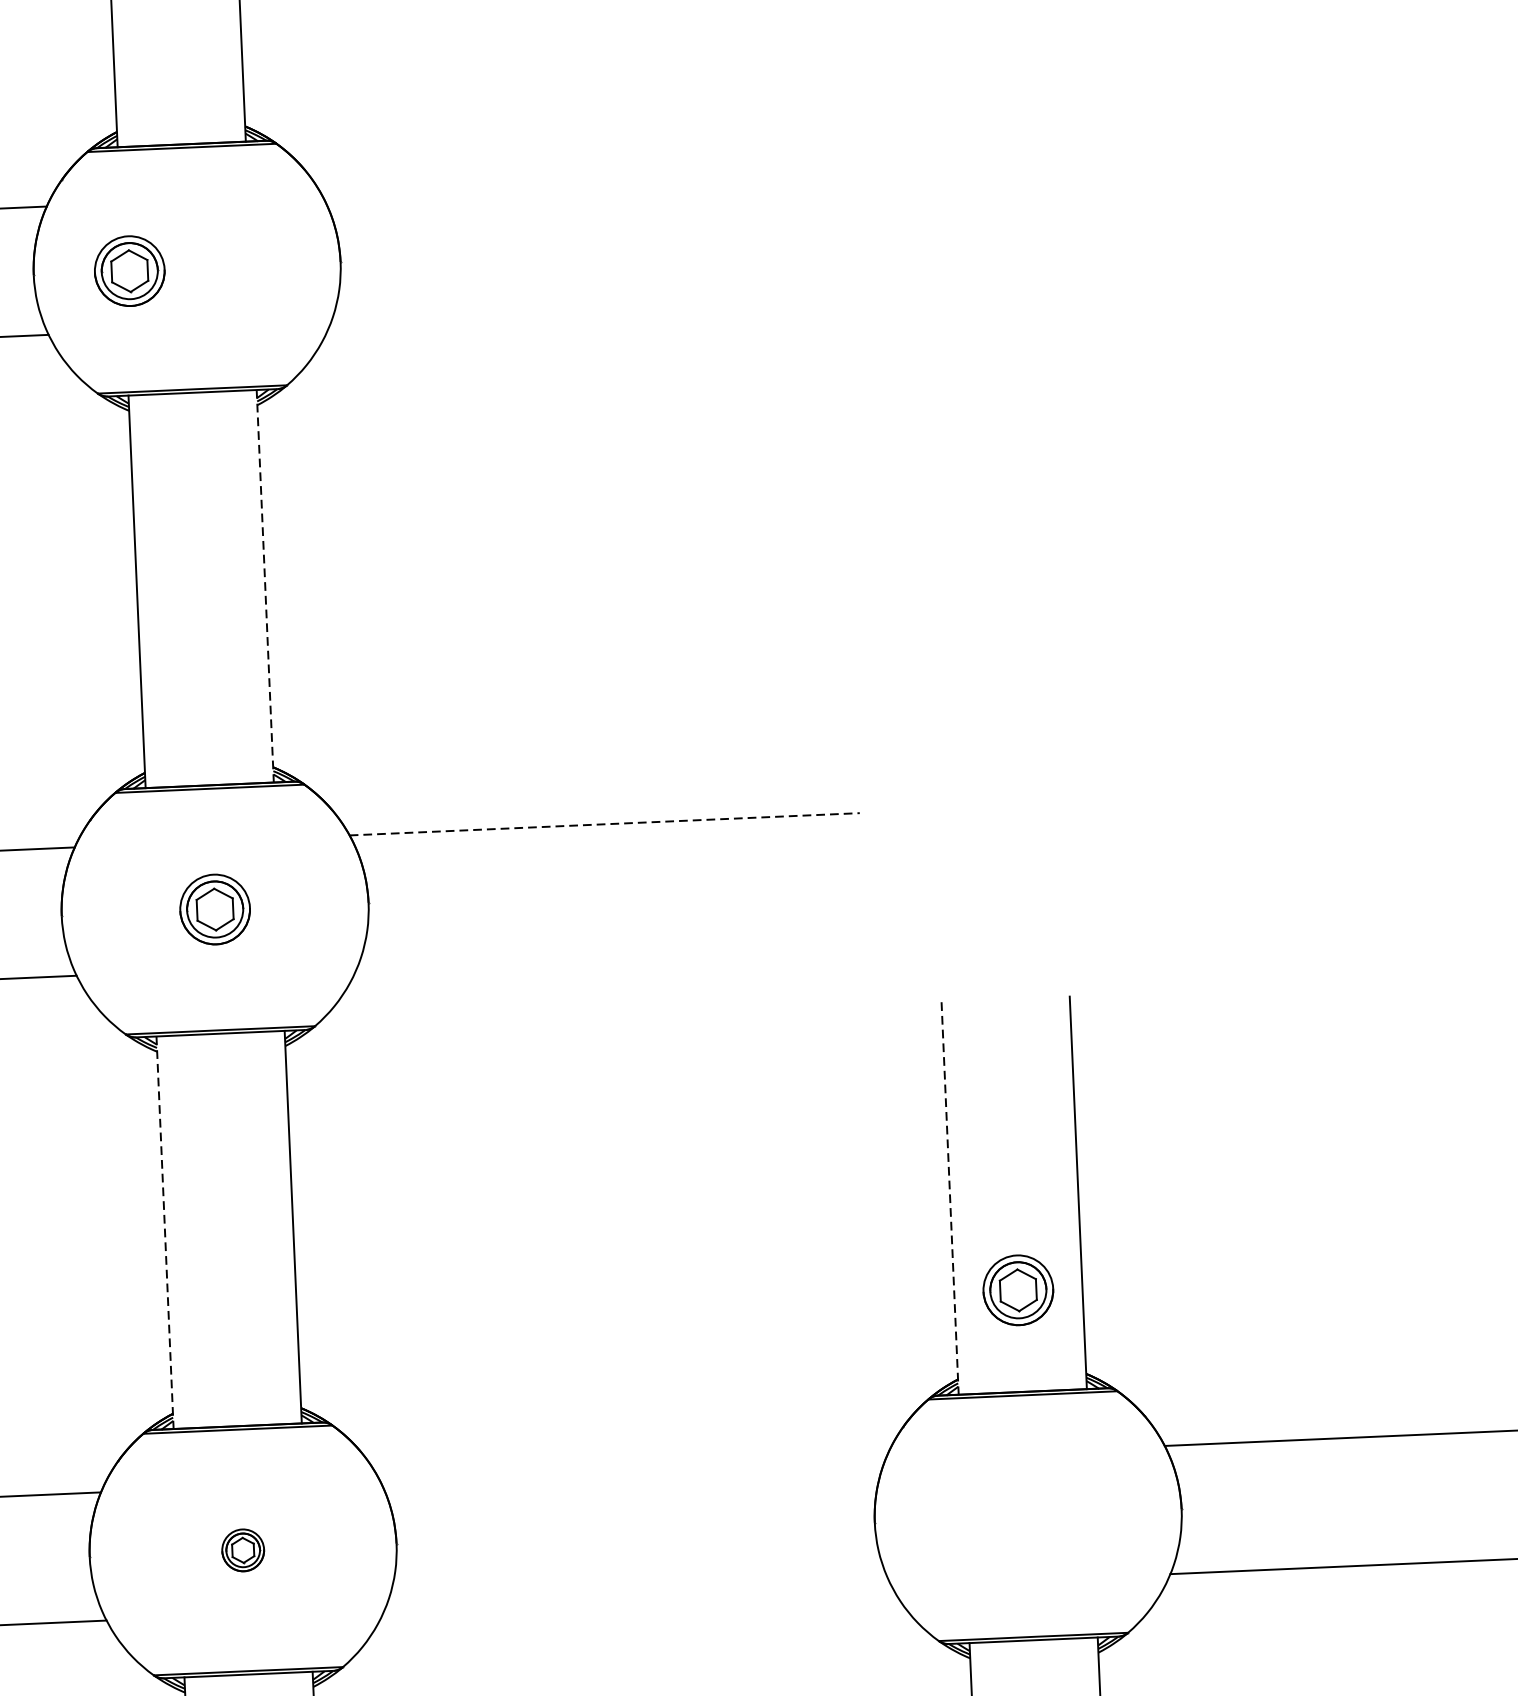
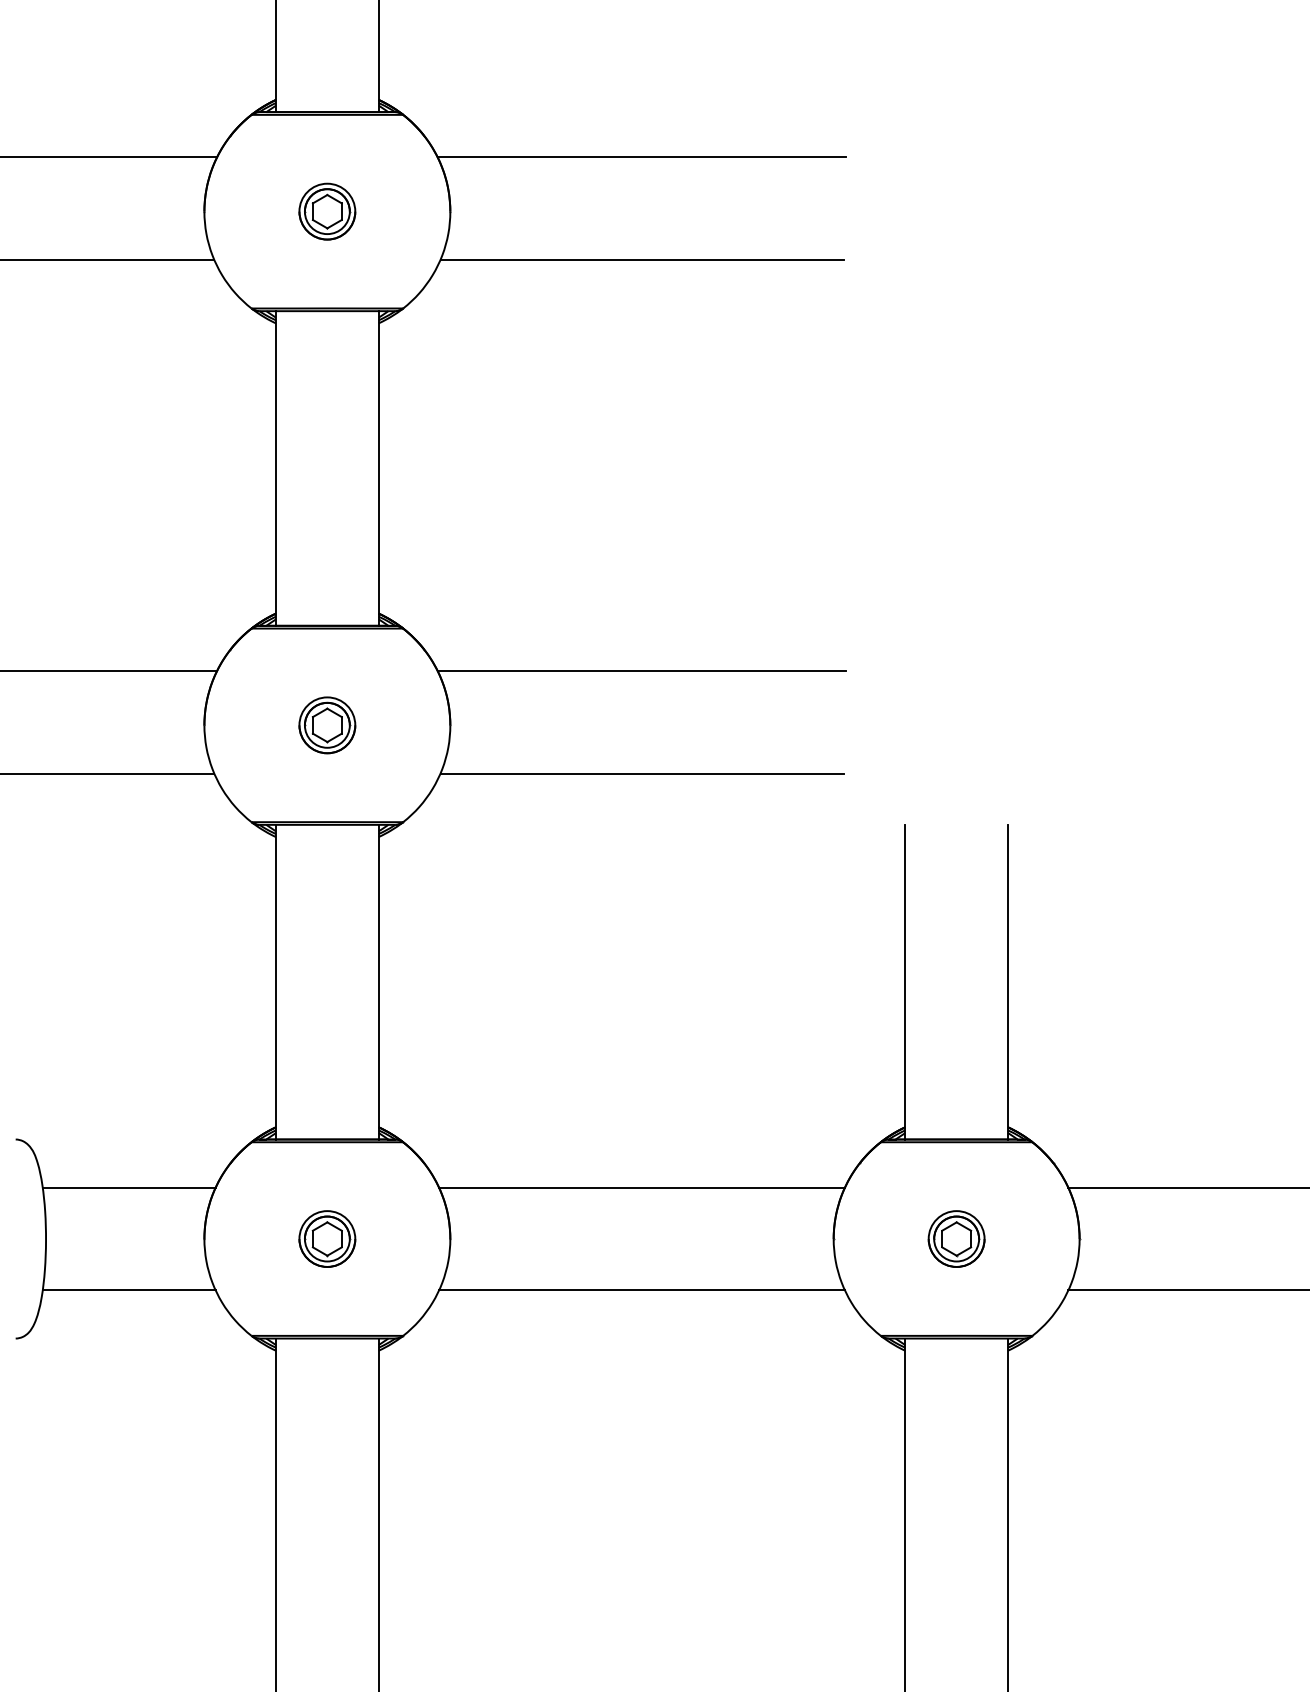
line: (576, 183) -> (641, 157), added
part: (129, 270) -> (327, 211), moved
line: (581, 311) -> (641, 259), added
line: (265, 587) -> (378, 469), dashed -> solid
line: (605, 823) -> (642, 670), dashed -> solid
line: (609, 952) -> (641, 773), added
line: (950, 1198) -> (905, 982), dashed -> solid
line: (165, 1233) -> (276, 982), dashed -> solid
part: (1018, 1289) -> (956, 1238), moved
line: (632, 1469) -> (641, 1187), added
part: (243, 1549) -> (327, 1238), size x1.67
line: (637, 1597) -> (641, 1290), added

